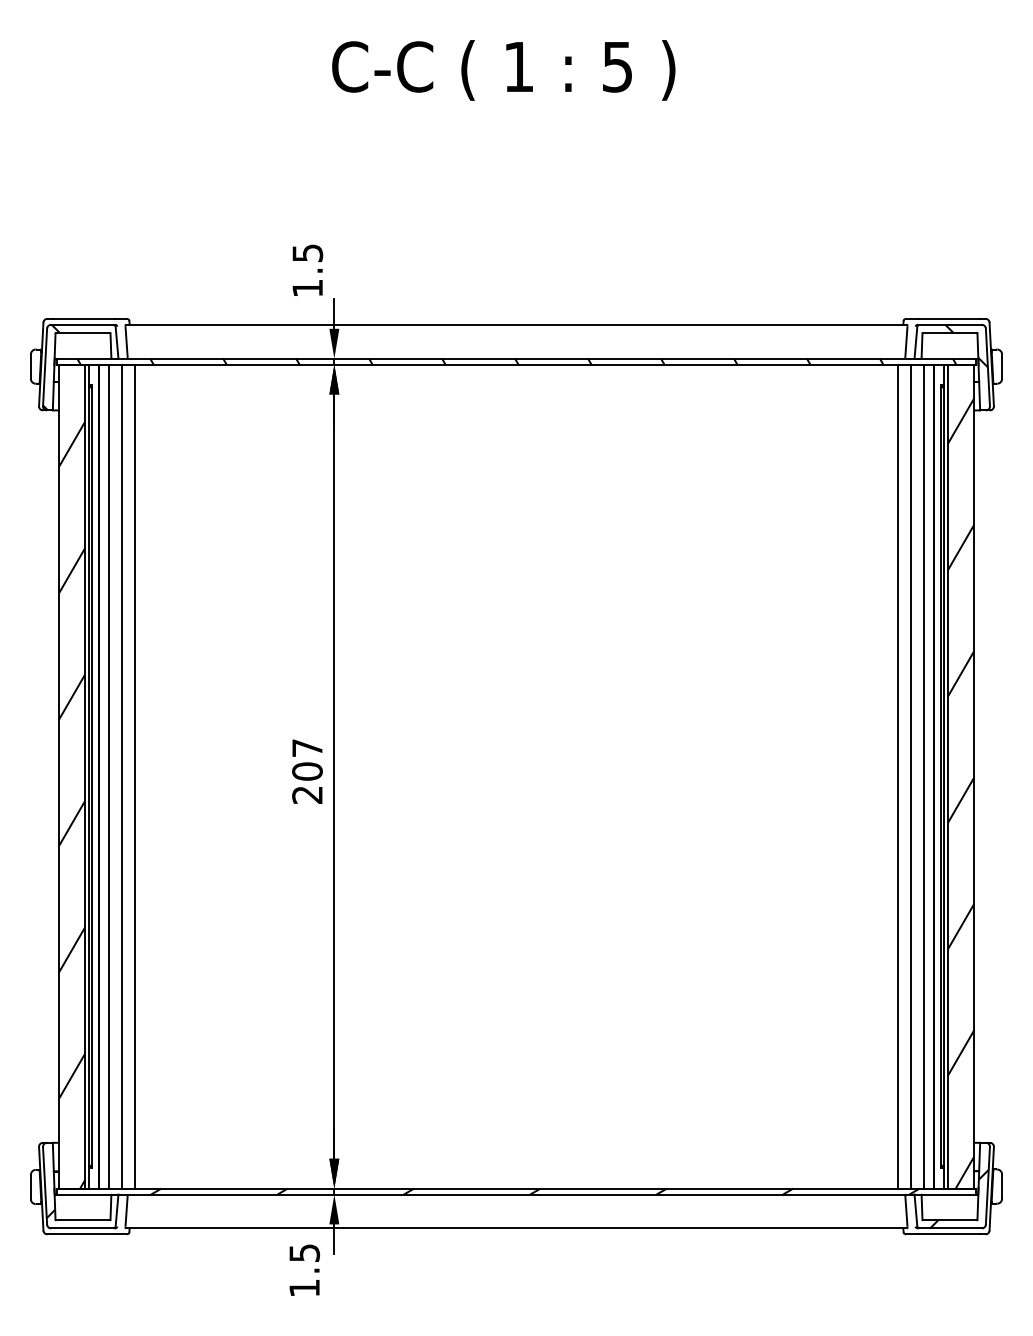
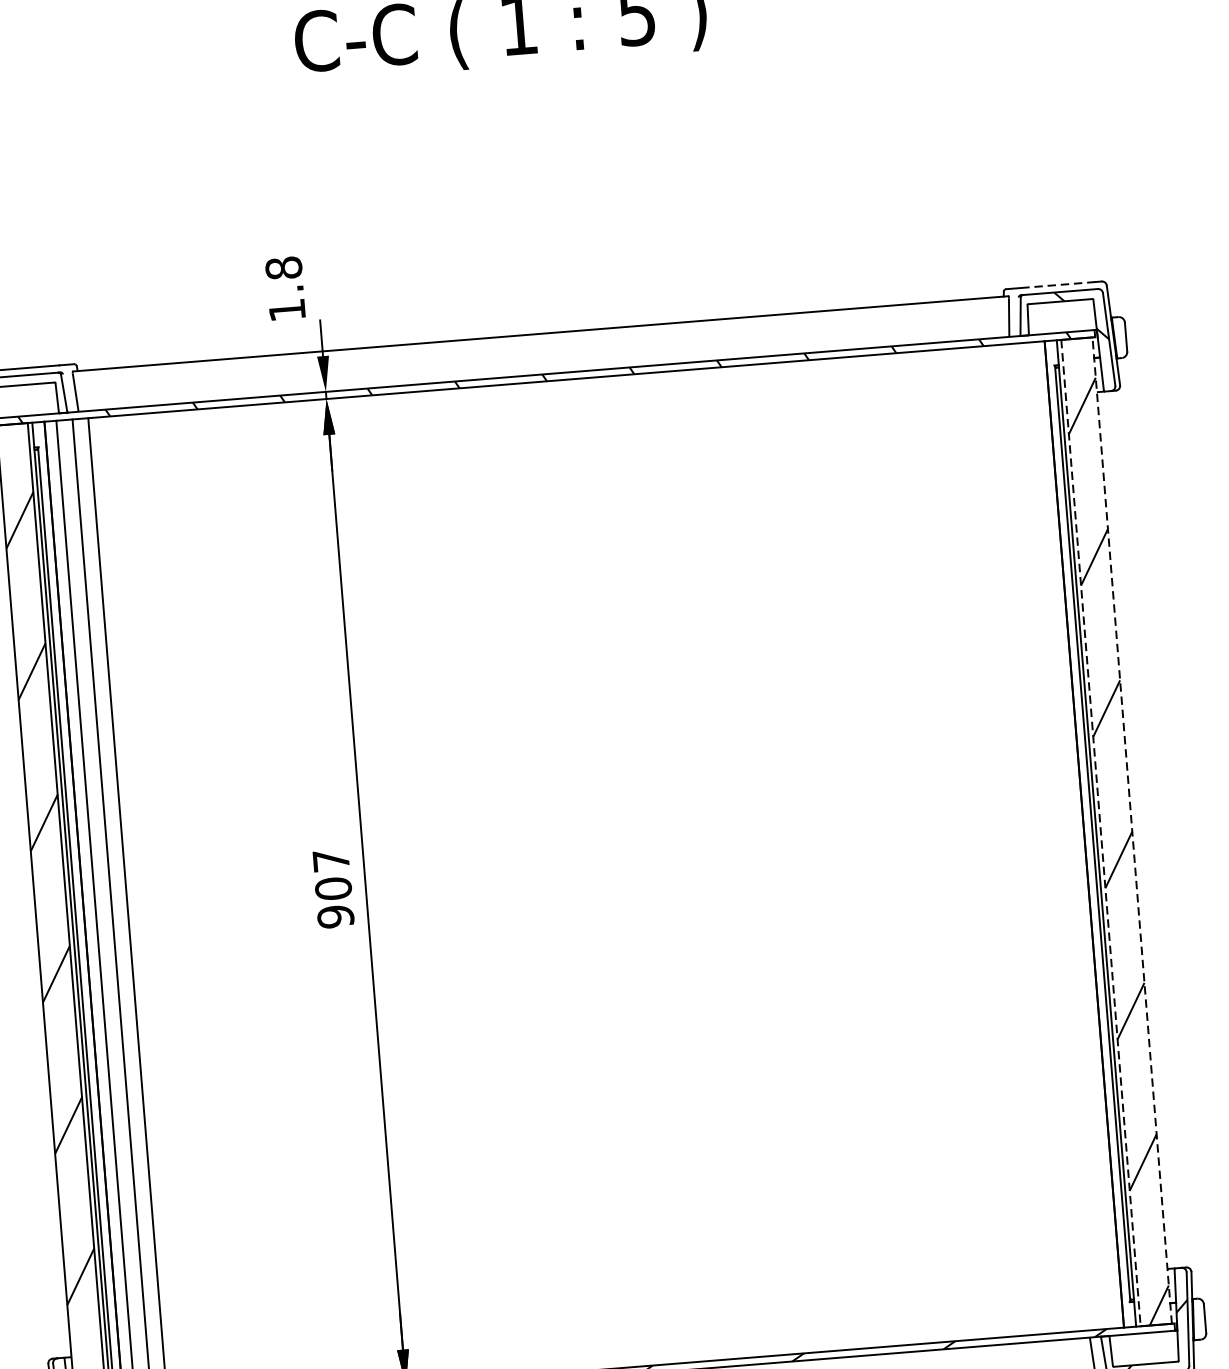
text: (307, 253) -> (283, 268), 1.5 -> 1.8
line: (948, 318) -> (1057, 284), solid -> dashed
line: (897, 776) -> (1040, 837), removed
line: (910, 776) -> (1055, 836), removed
line: (924, 776) -> (1072, 835), removed
line: (948, 776) -> (1101, 832), solid -> dashed
line: (974, 776) -> (1132, 830), solid -> dashed
text: (307, 794) -> (335, 916), 207 -> 907

